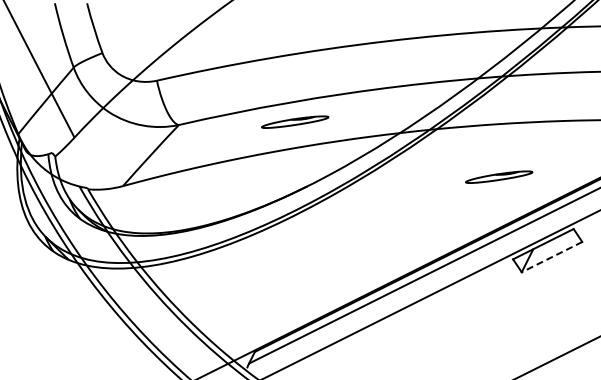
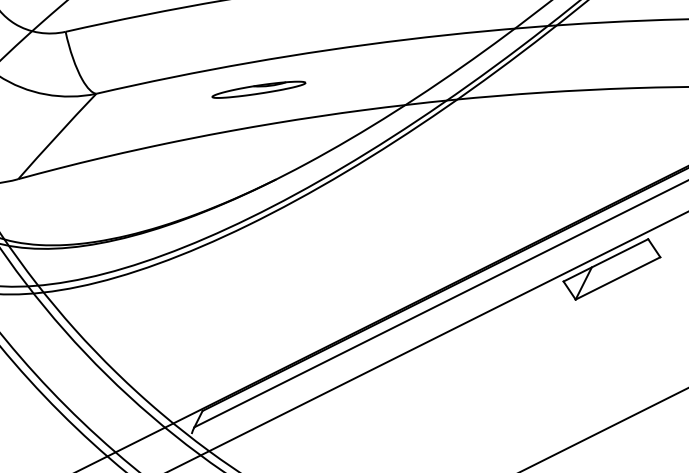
part: (499, 176) -> (544, 165), removed
line: (552, 257) -> (618, 278), dashed -> solid

